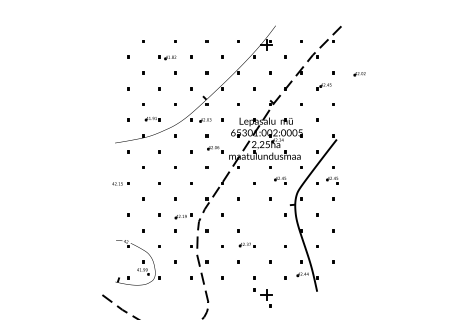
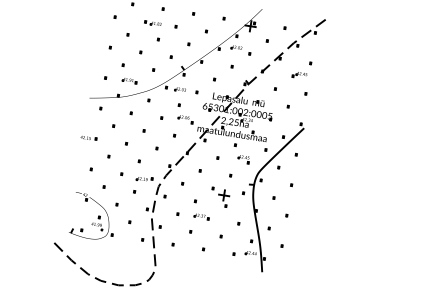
part: (359, 74) -> (236, 48), moved
part: (332, 180) -> (293, 167), removed
part: (262, 297) -> (219, 197), moved

